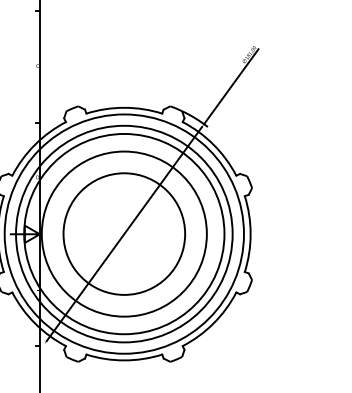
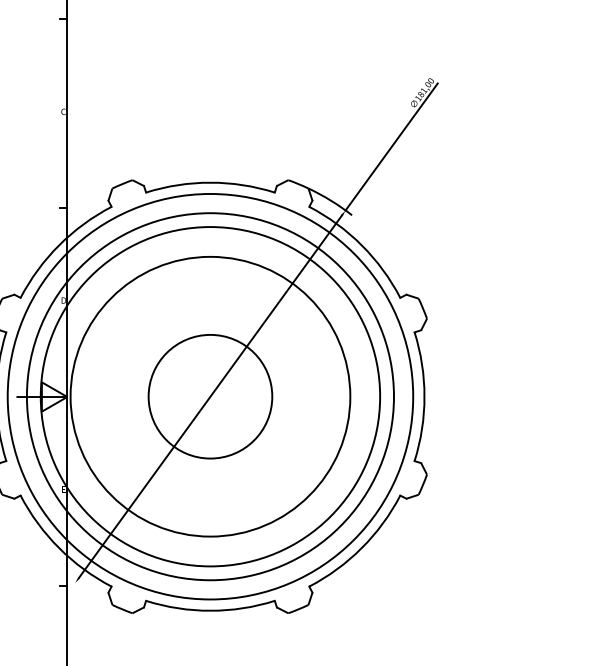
circle: (124, 233) -> (210, 395), size x0.6

